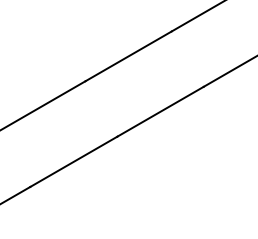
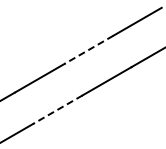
line: (127, 57) -> (88, 50), solid -> dashed
line: (73, 161) -> (57, 109), solid -> dashed

